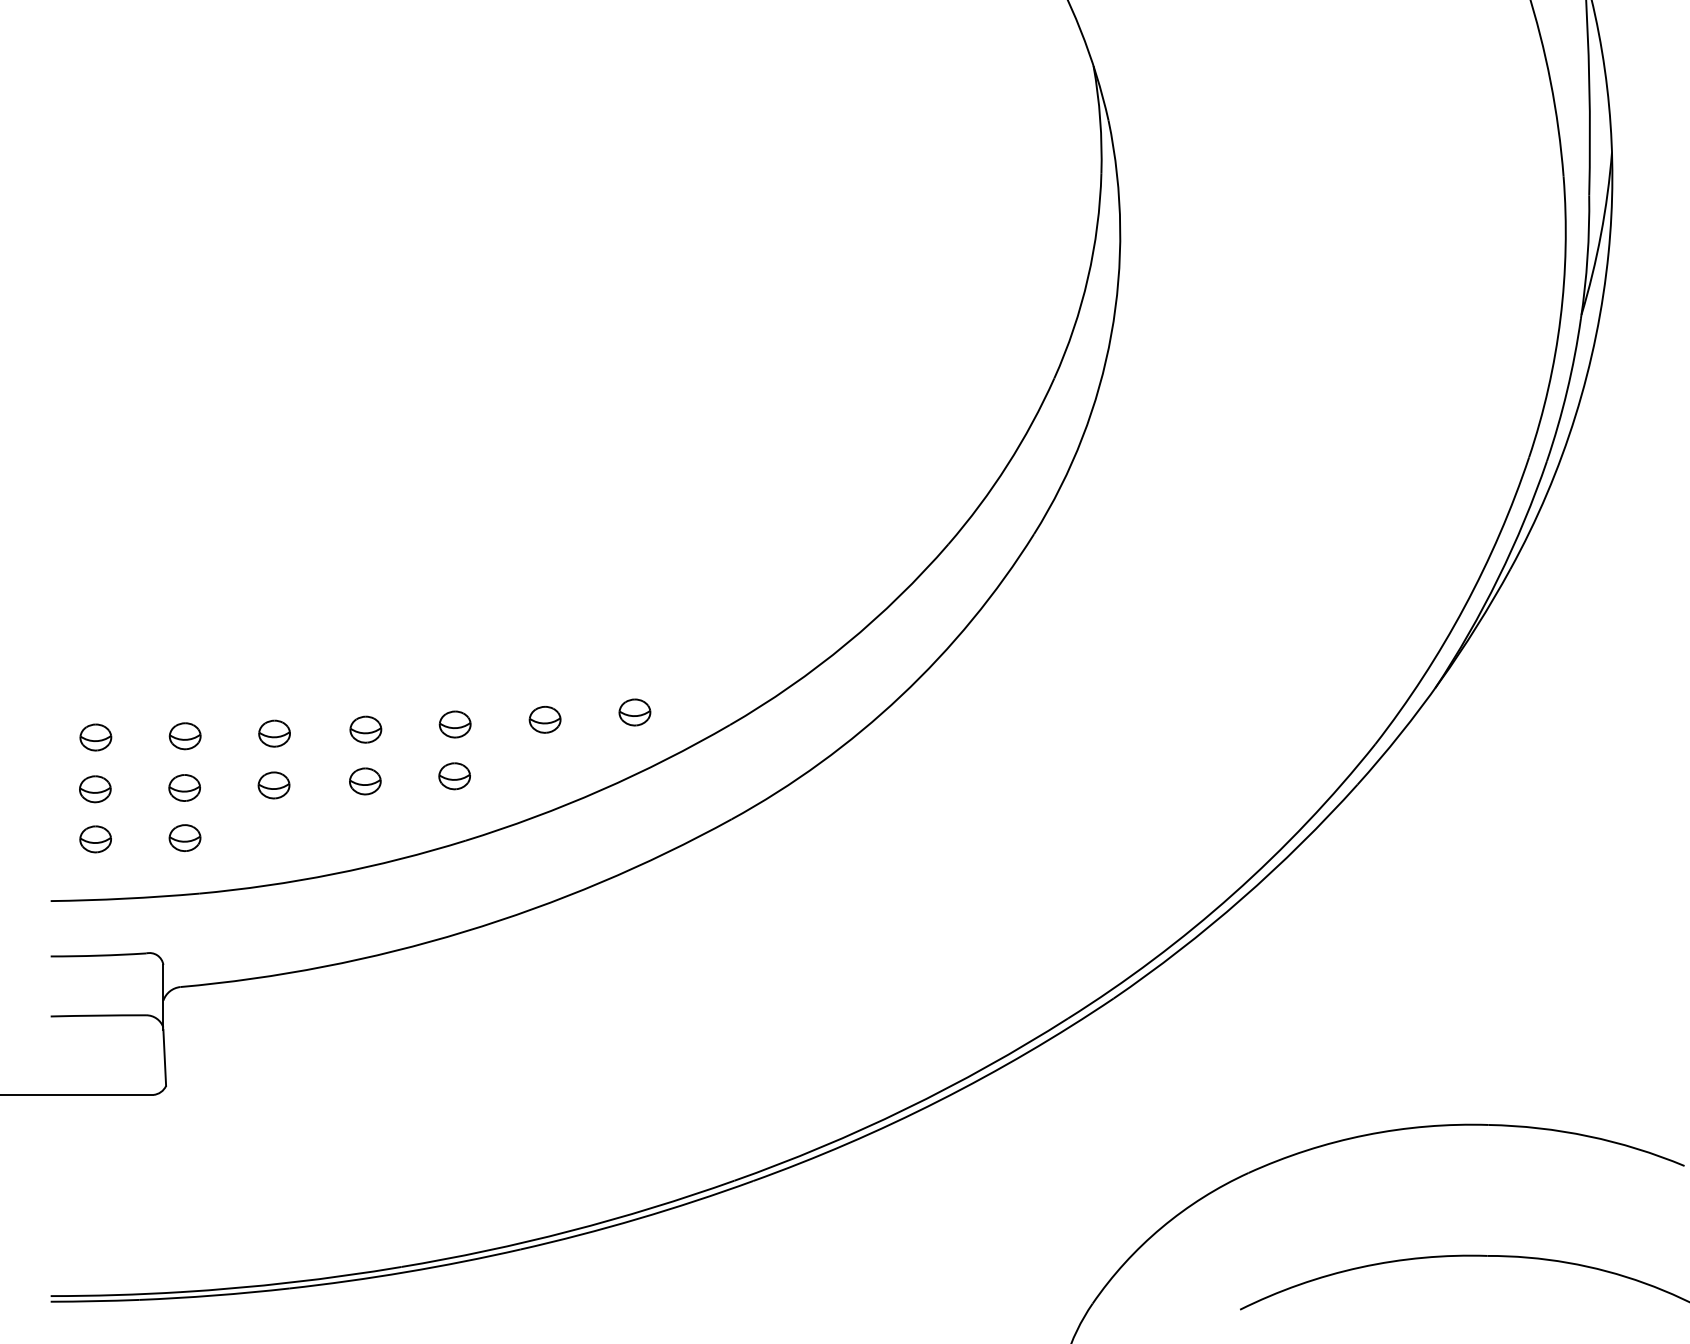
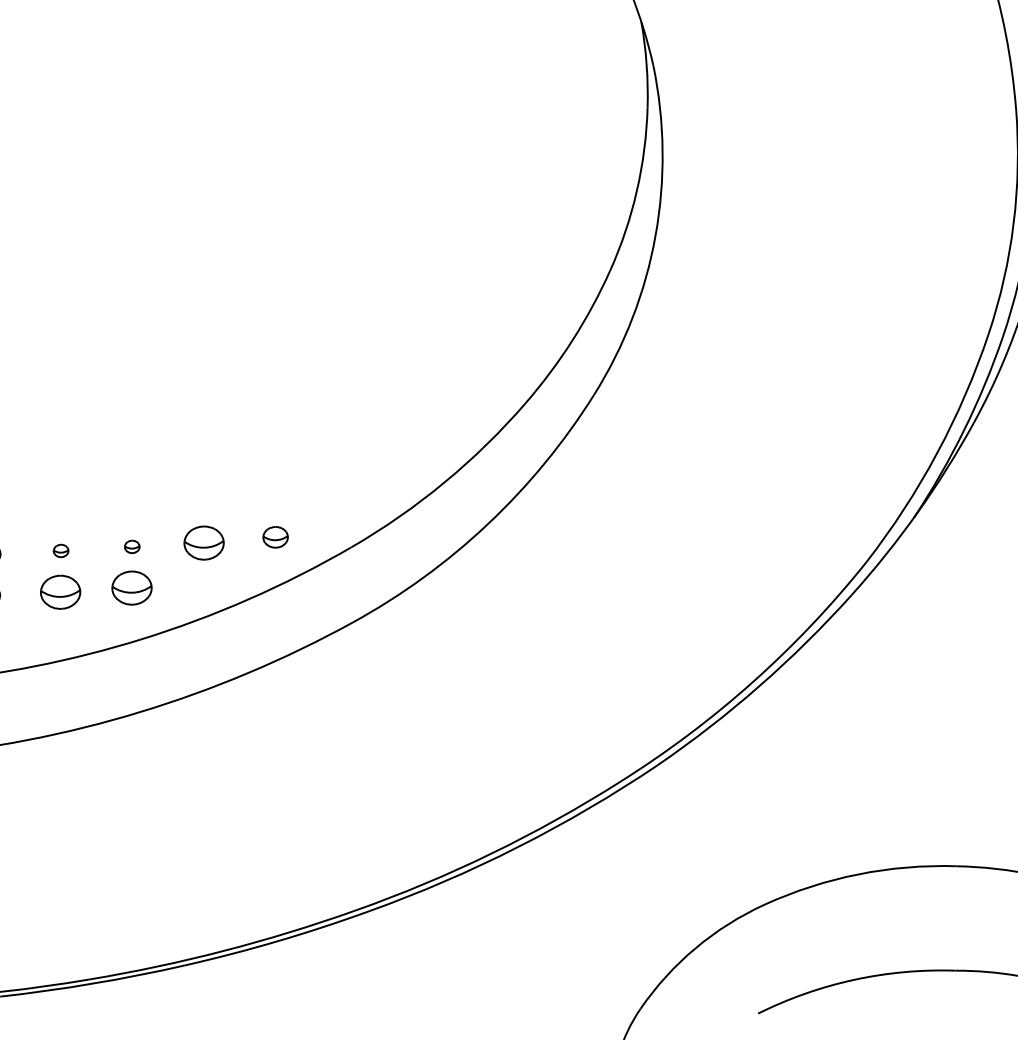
part: (544, 719) -> (203, 542), size x1.6
part: (454, 724) -> (131, 546), size x0.6
part: (365, 729) -> (60, 550), size x0.6
part: (454, 776) -> (131, 588), size x1.6
part: (365, 781) -> (60, 592), size x1.6

